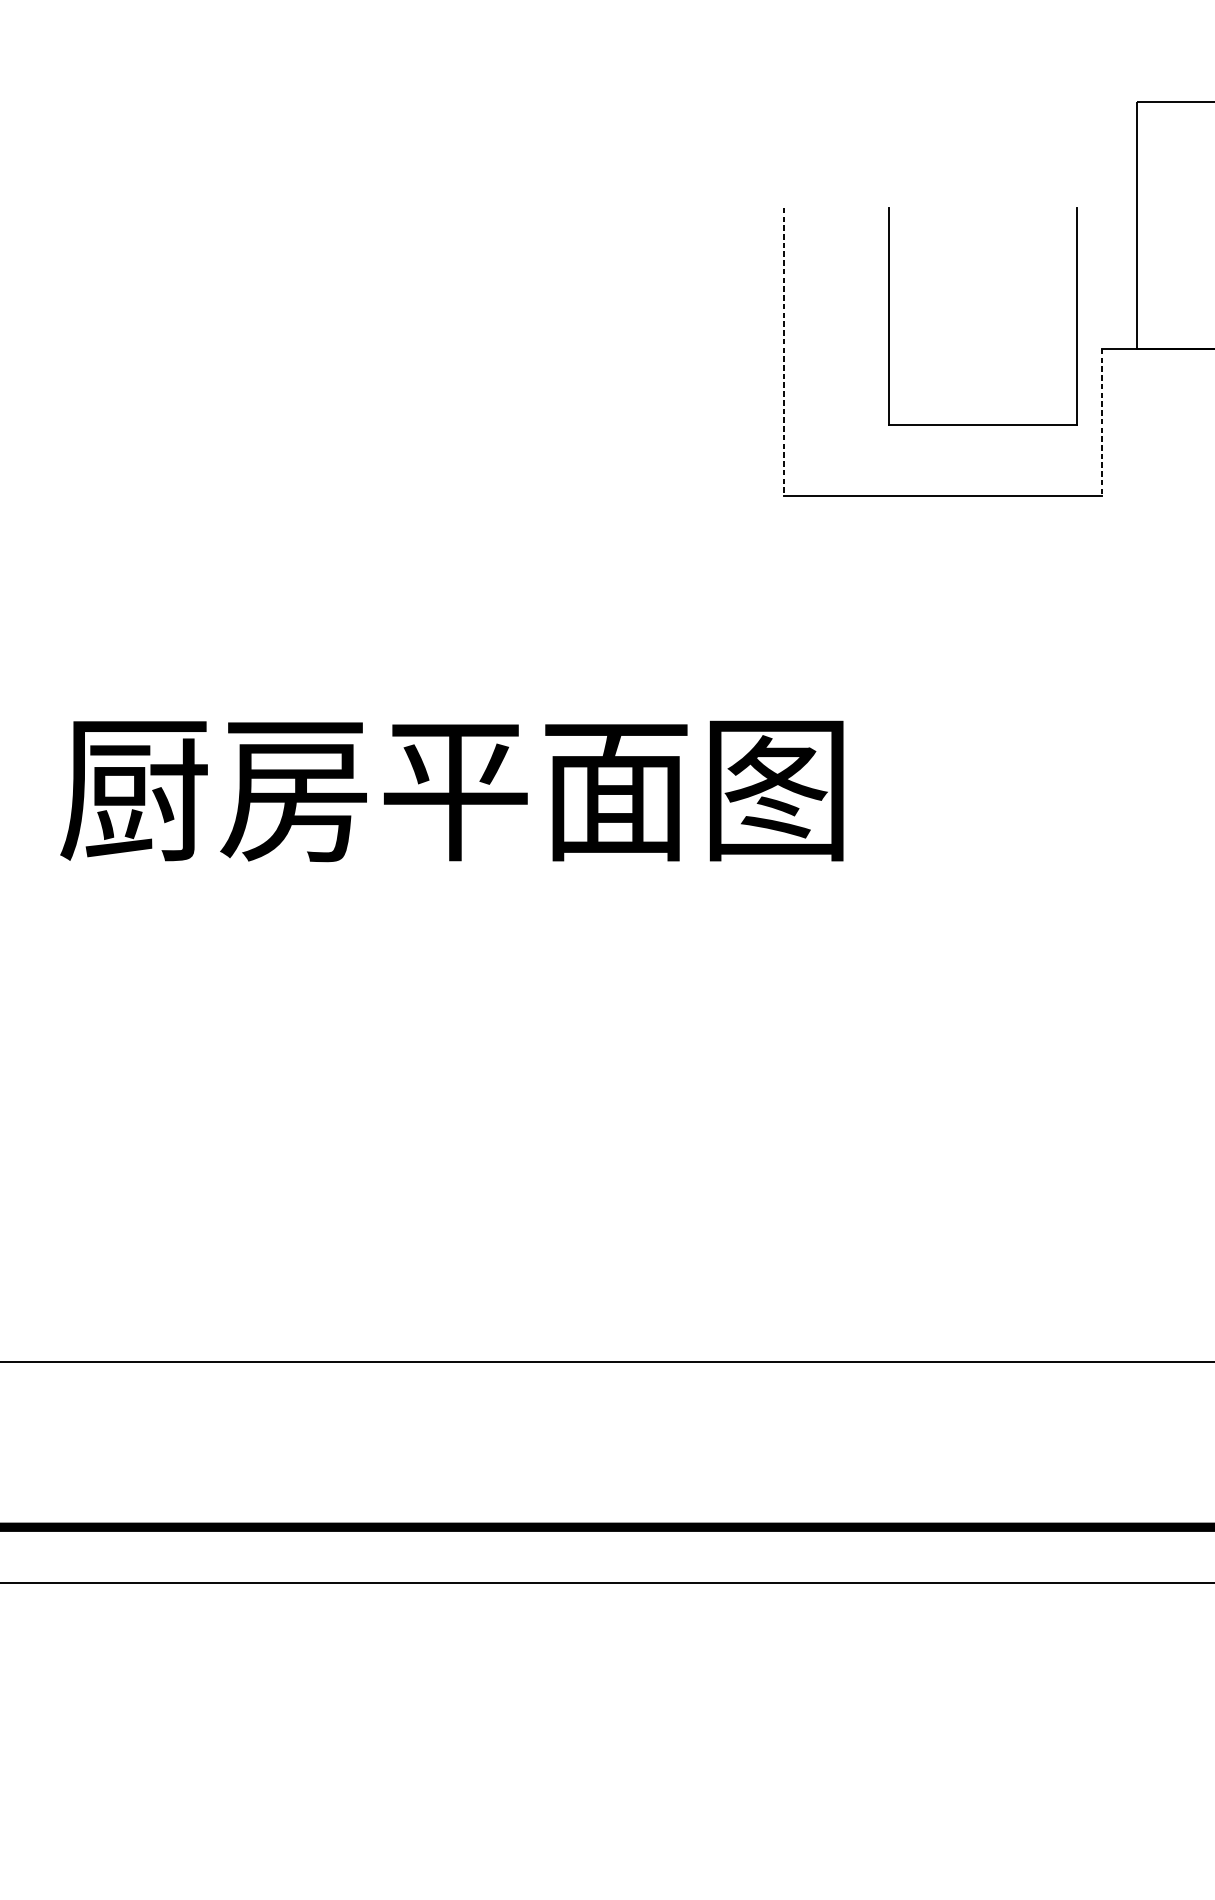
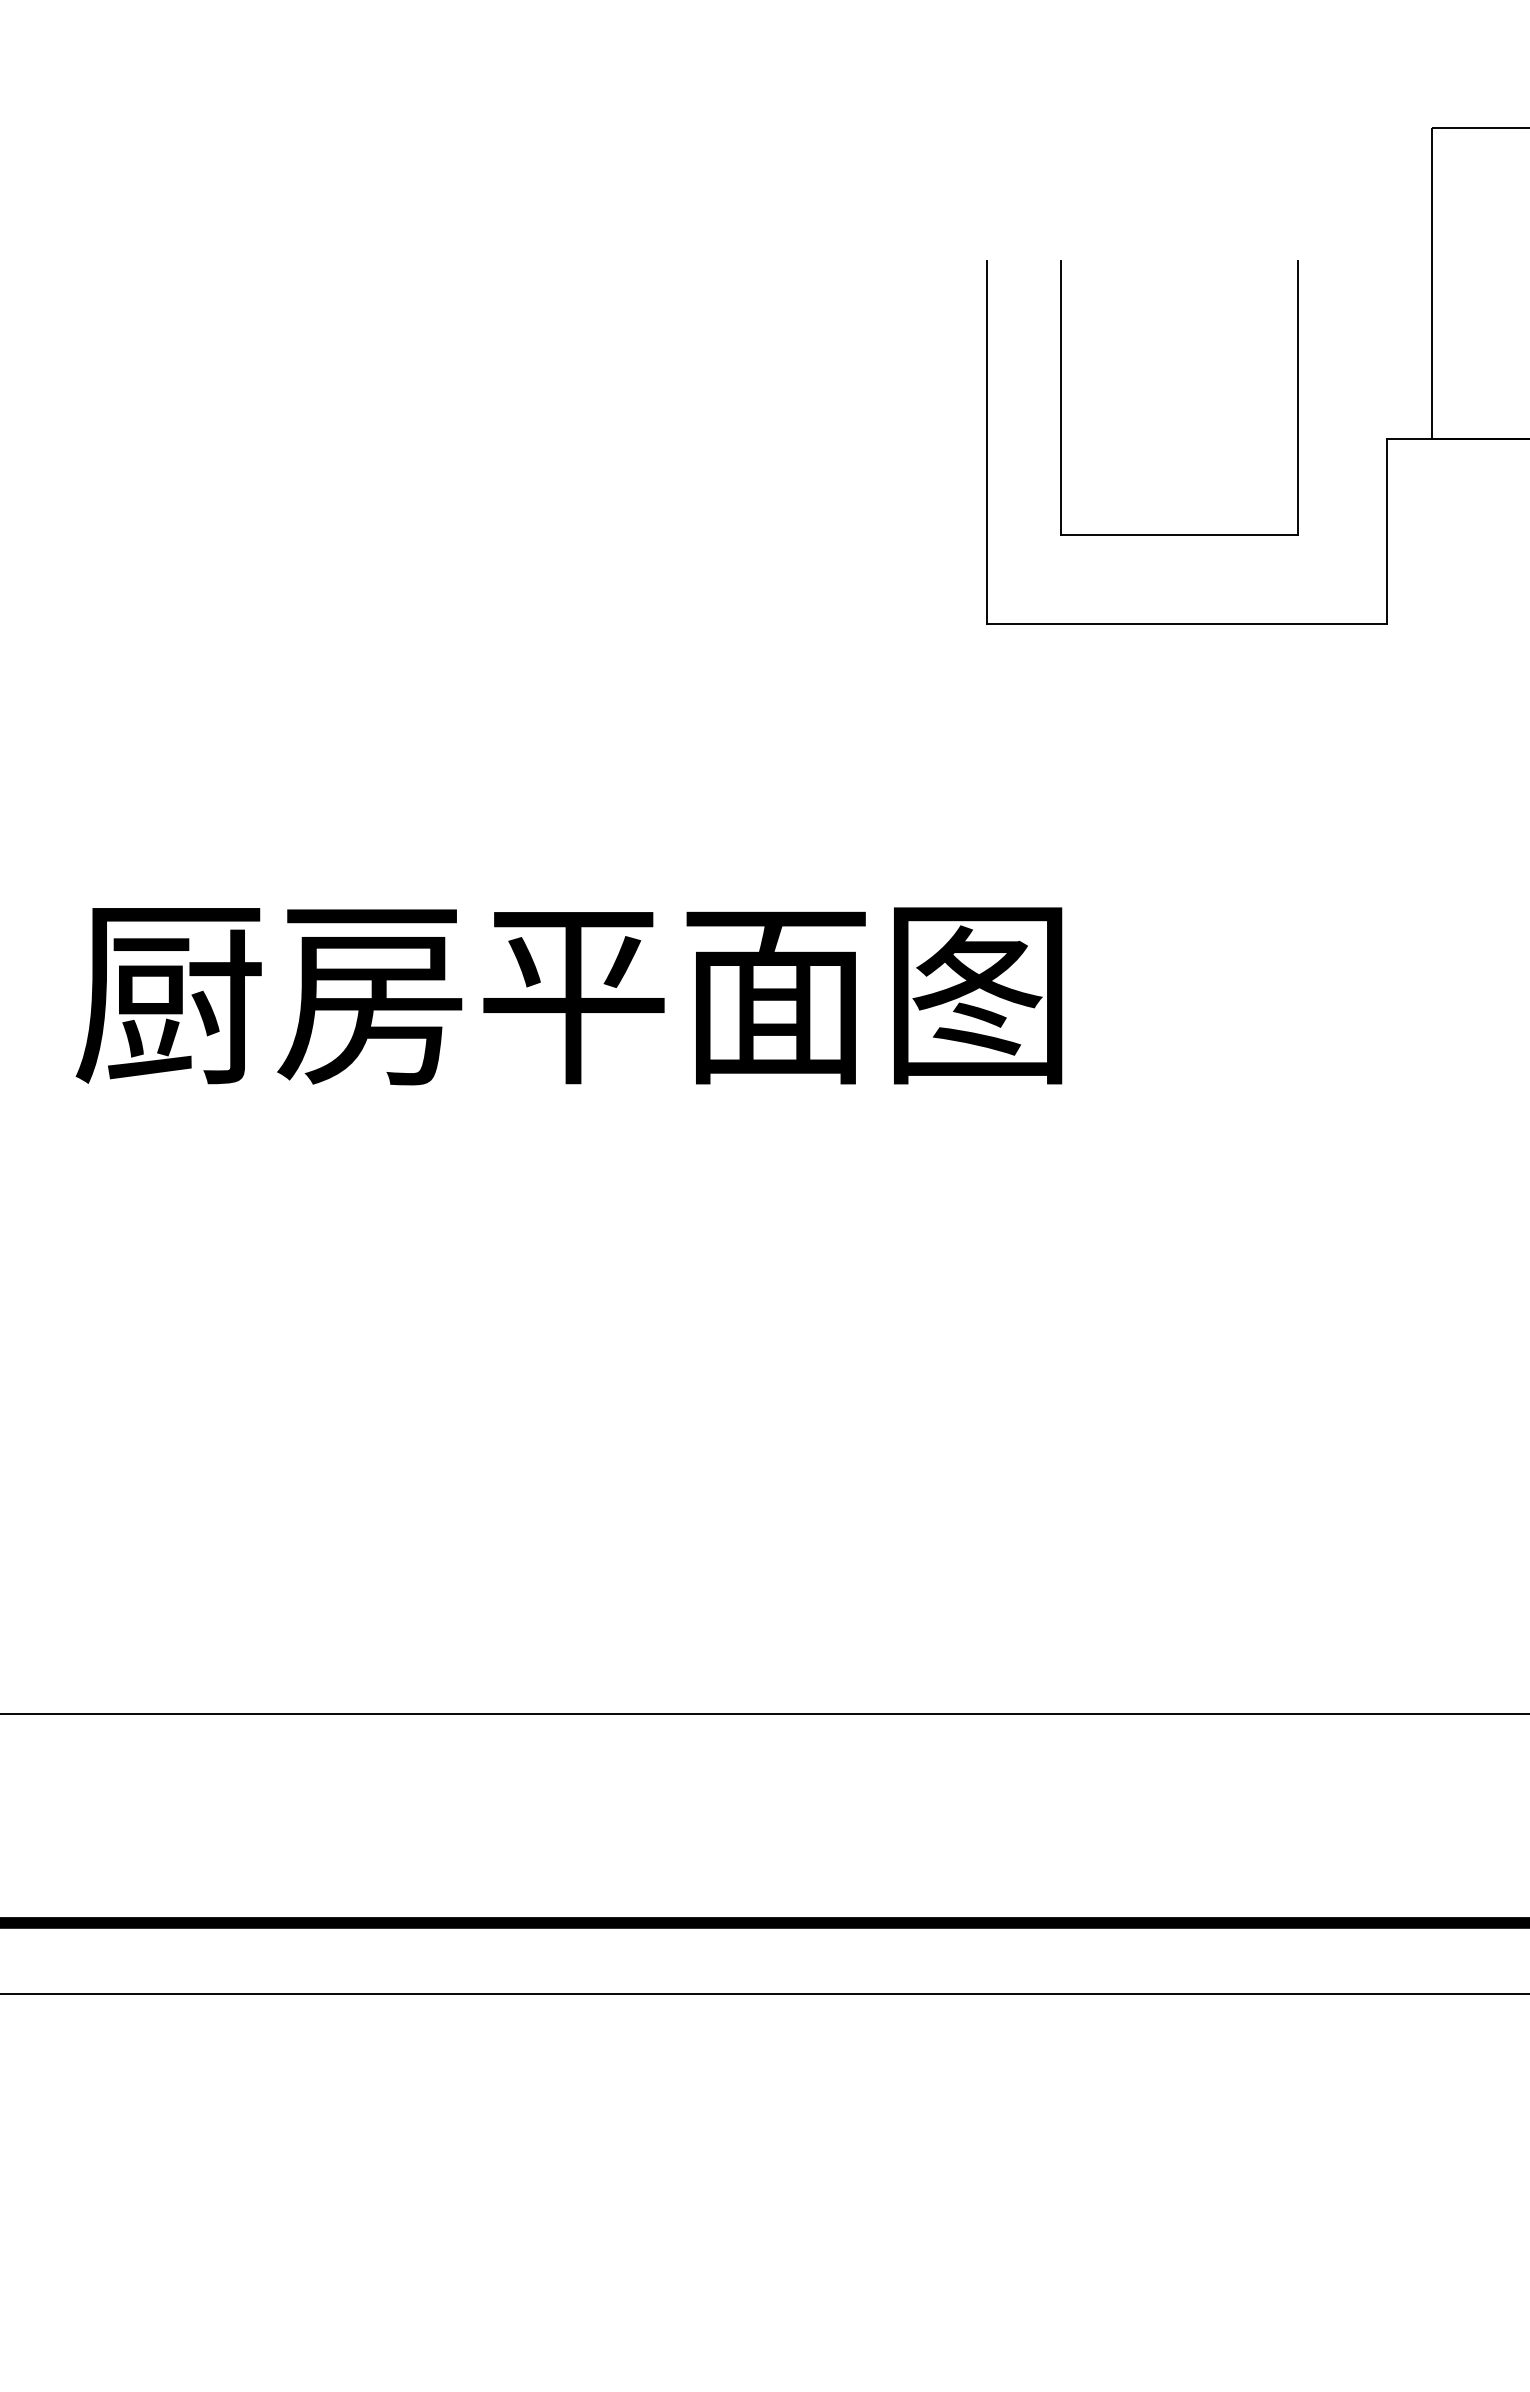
part: (889, 315) -> (1061, 397), moved
line: (784, 352) -> (987, 443), dashed -> solid
line: (1101, 422) -> (1387, 531), dashed -> solid

